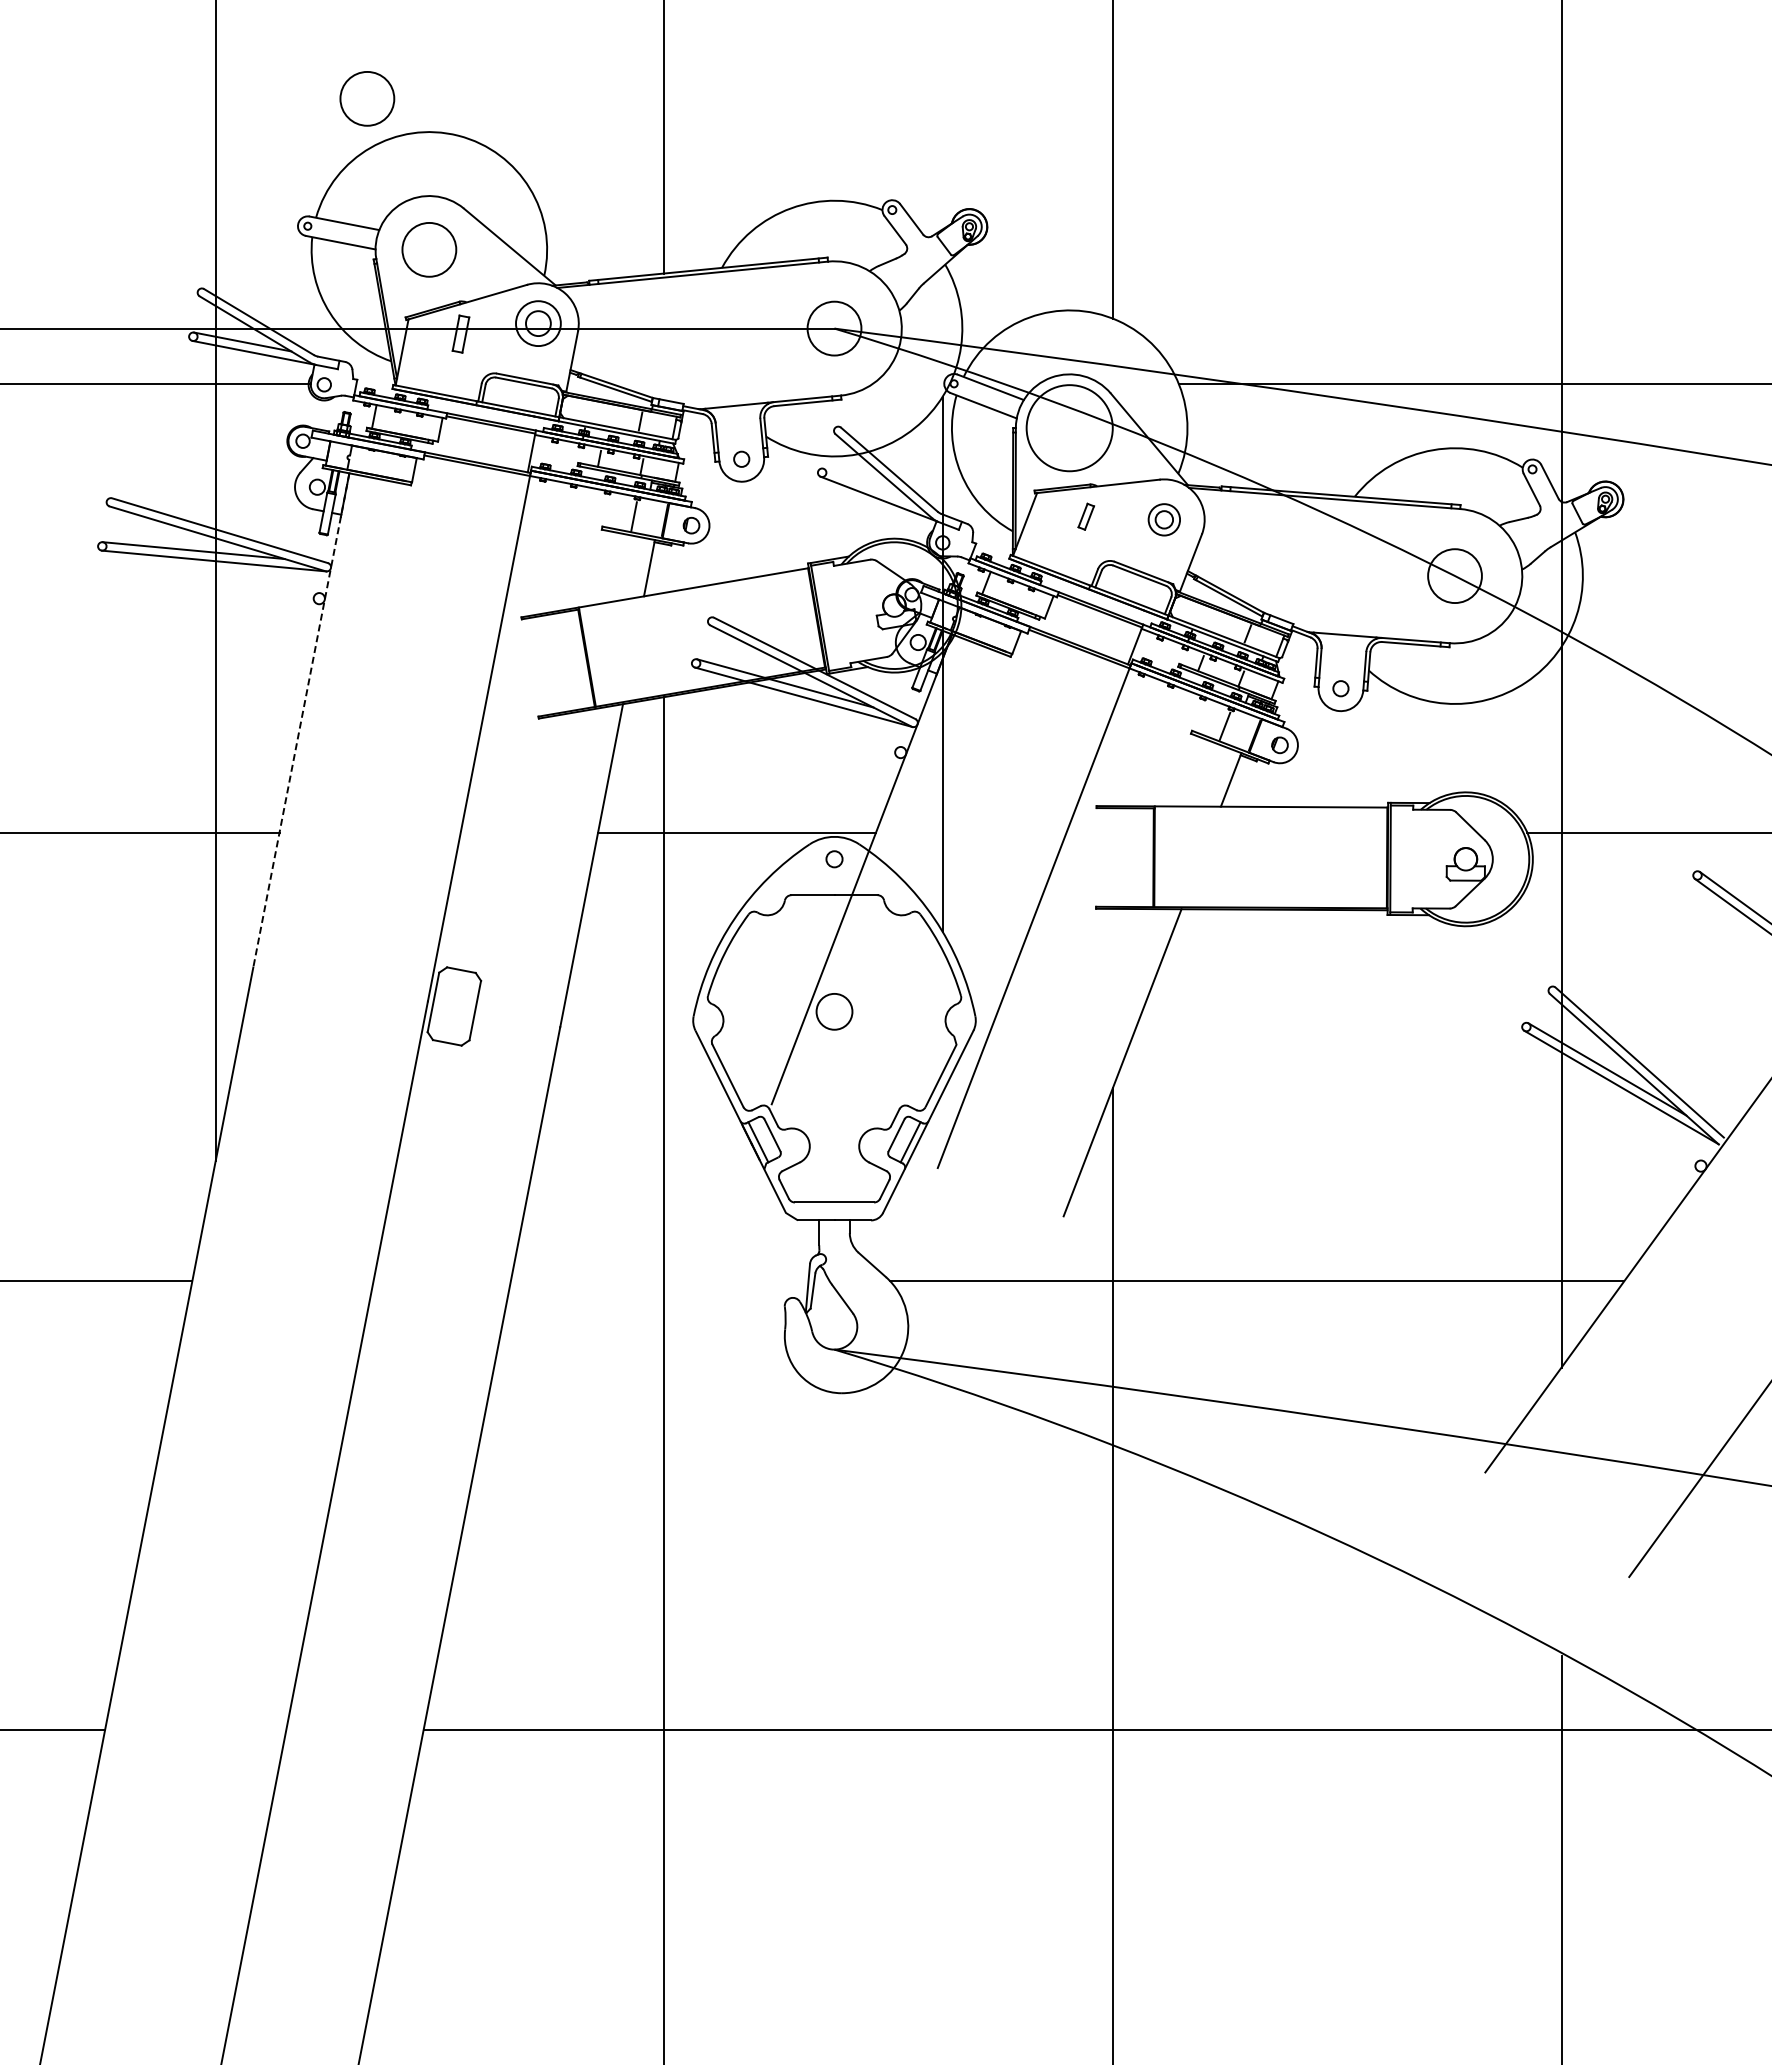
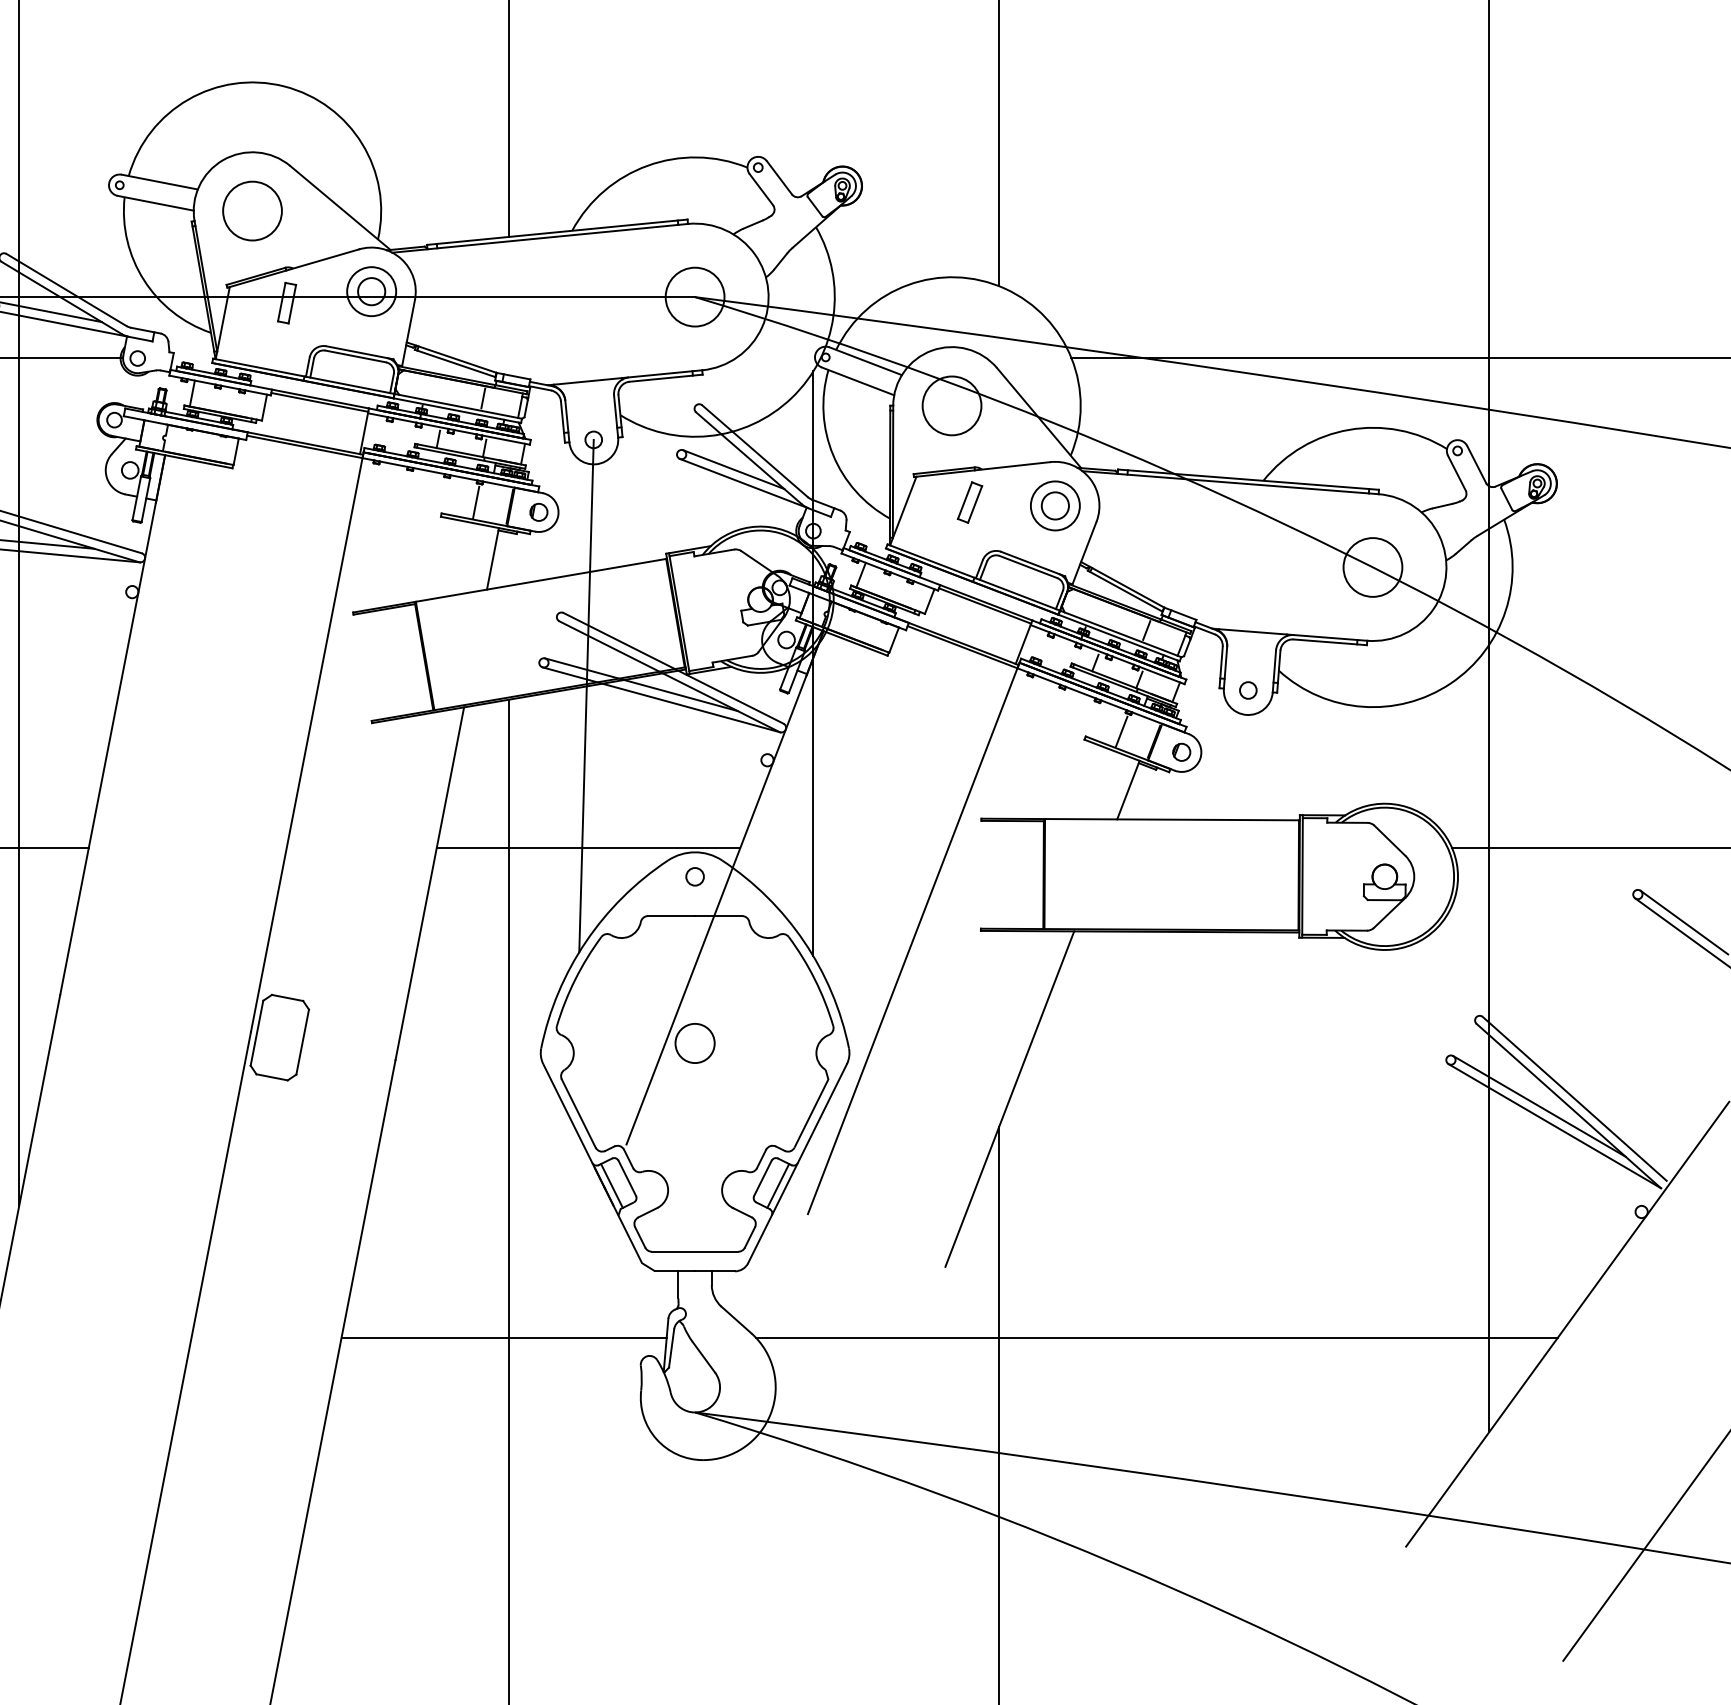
circle: (367, 98) -> (184, 45), removed
circle: (1069, 428) -> (951, 406), size x0.62
line: (869, 486) -> (733, 469), added
part: (1086, 516) -> (970, 502), size x1.43
part: (1164, 519) -> (1055, 505), size x1.43
line: (734, 693) -> (585, 695), added
line: (301, 720) -> (112, 725), dashed -> solid
line: (659, 1281) -> (503, 1338), added

